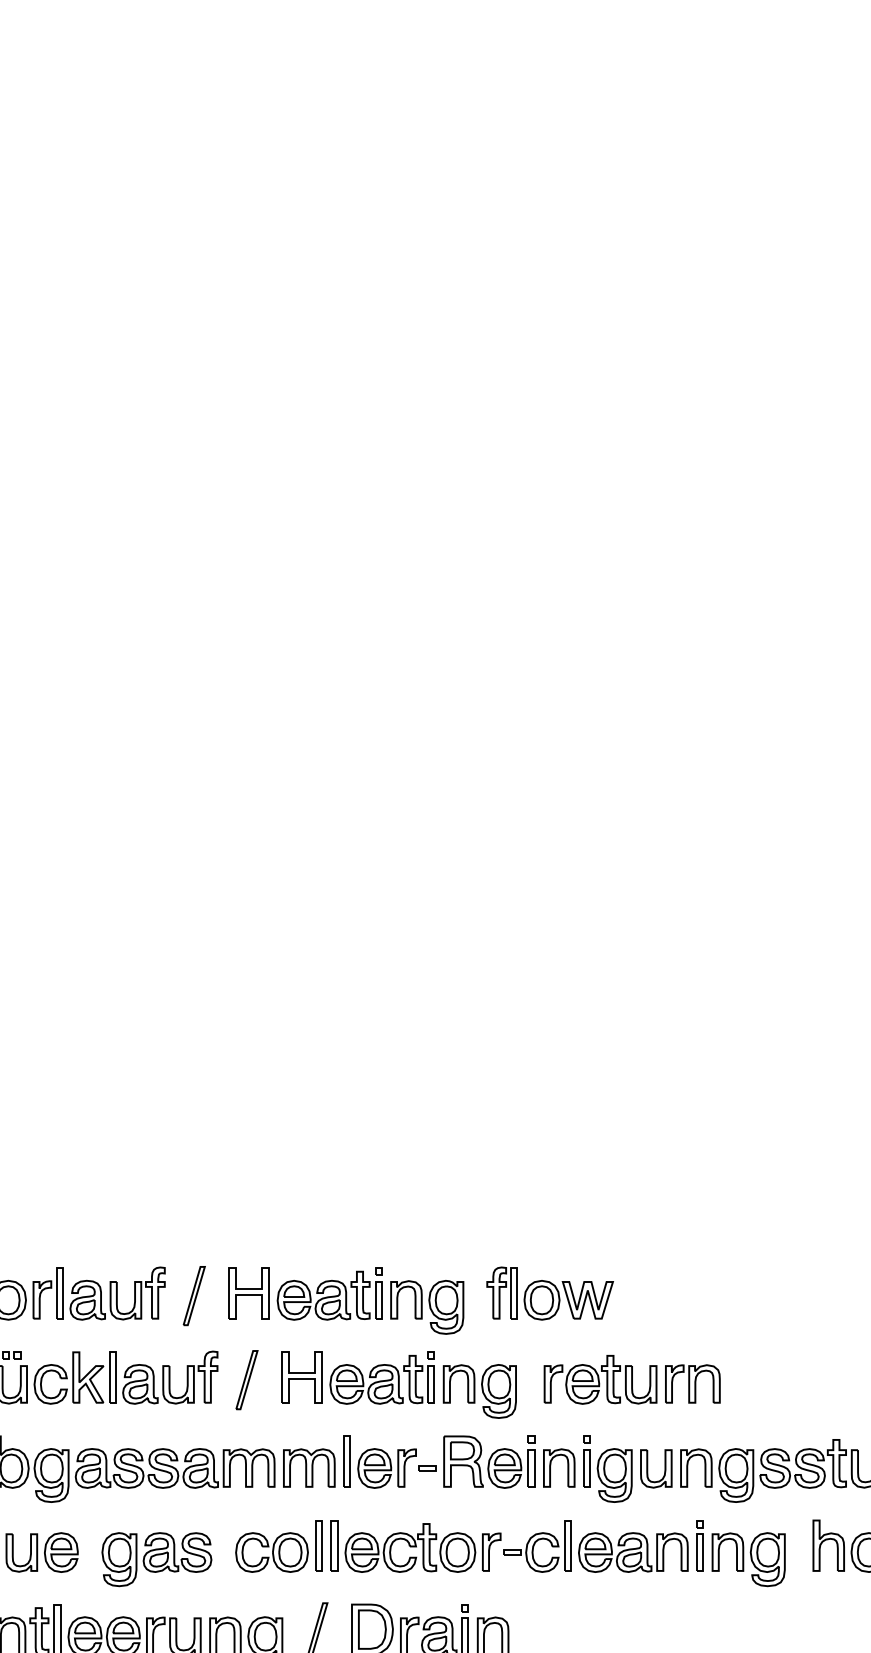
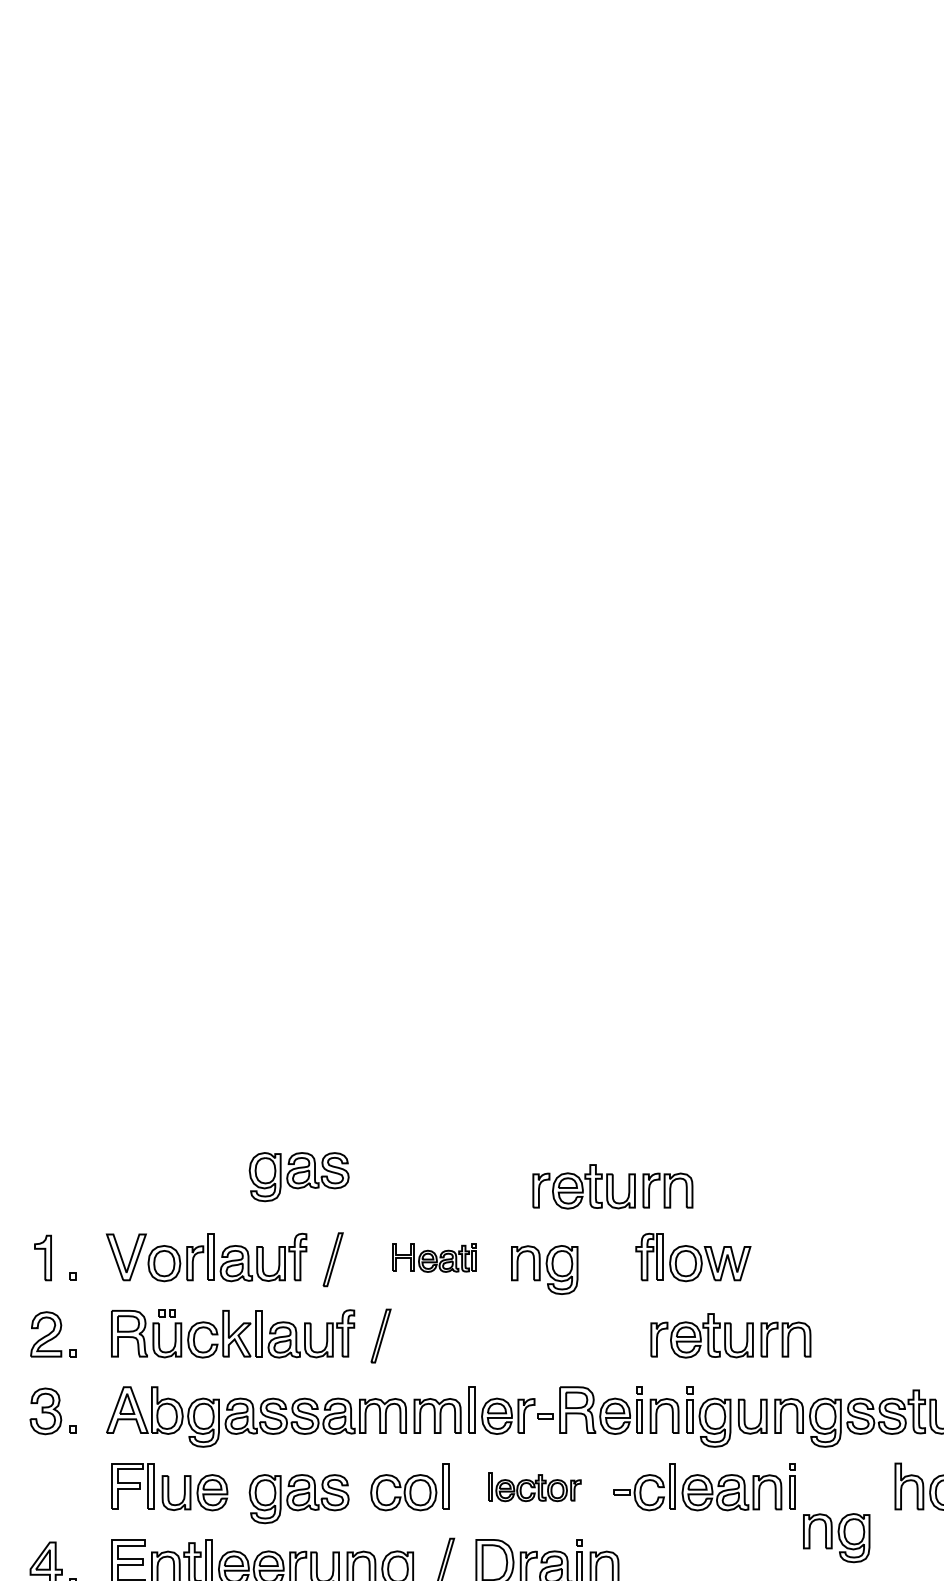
part: (156, 1205) -> (298, 1177), added
part: (501, 1215) -> (612, 1186), added
part: (304, 1293) -> (433, 1257), size x0.6
part: (550, 1293) -> (693, 1257), moved
part: (399, 1384) -> (519, 1340), removed
part: (415, 1546) -> (534, 1487), size x0.6
part: (748, 1560) -> (836, 1538), moved

